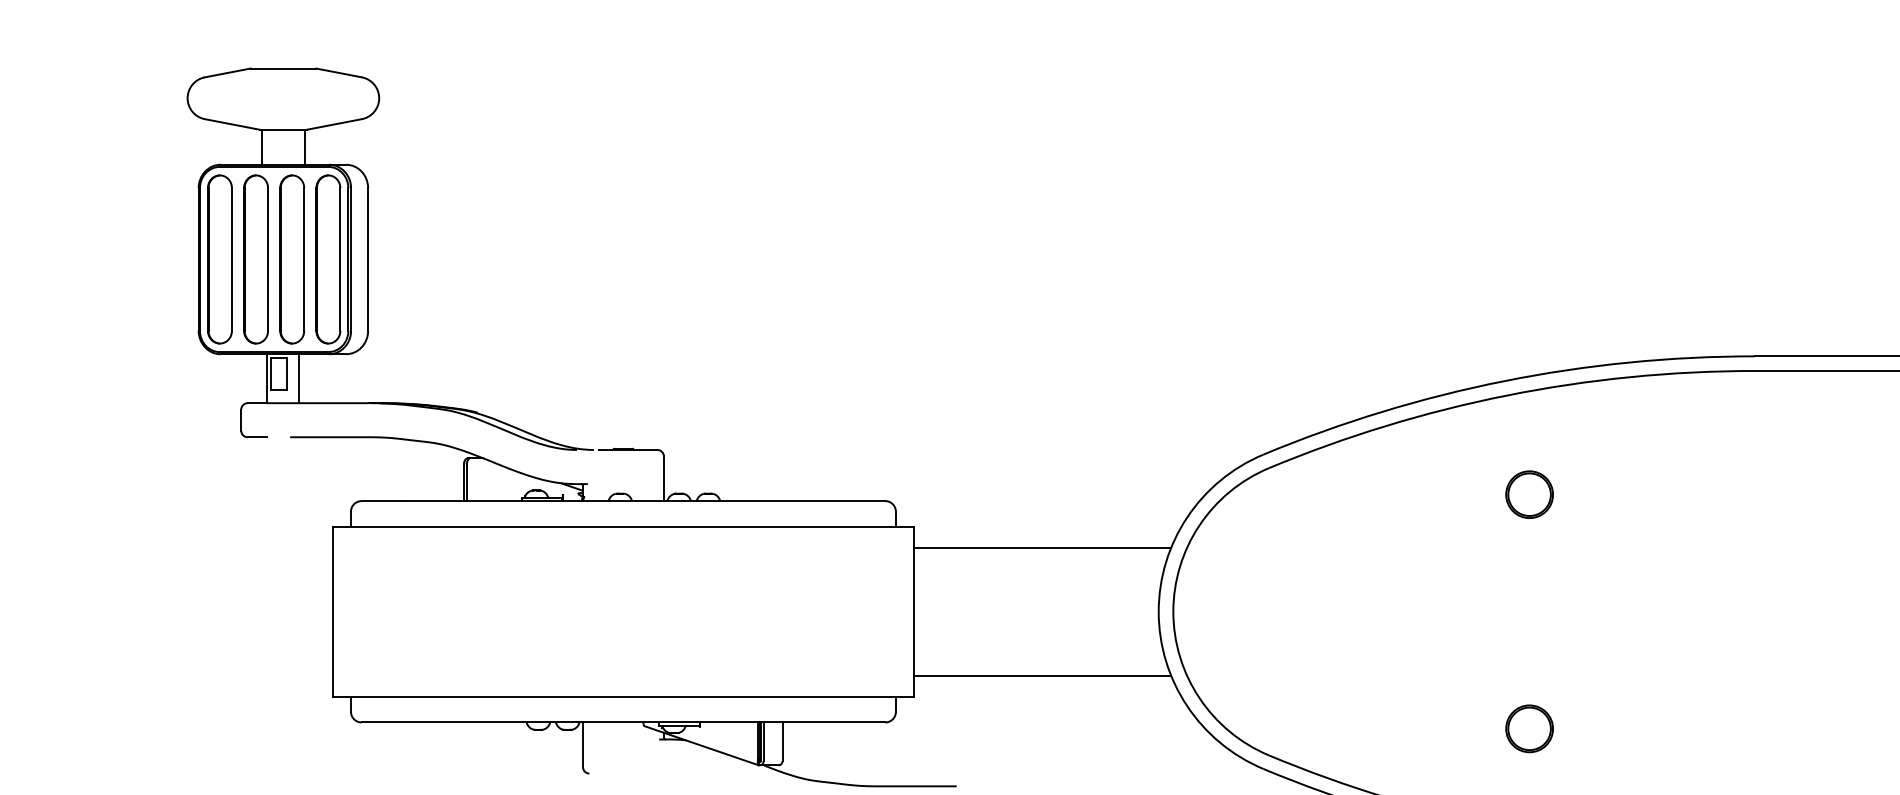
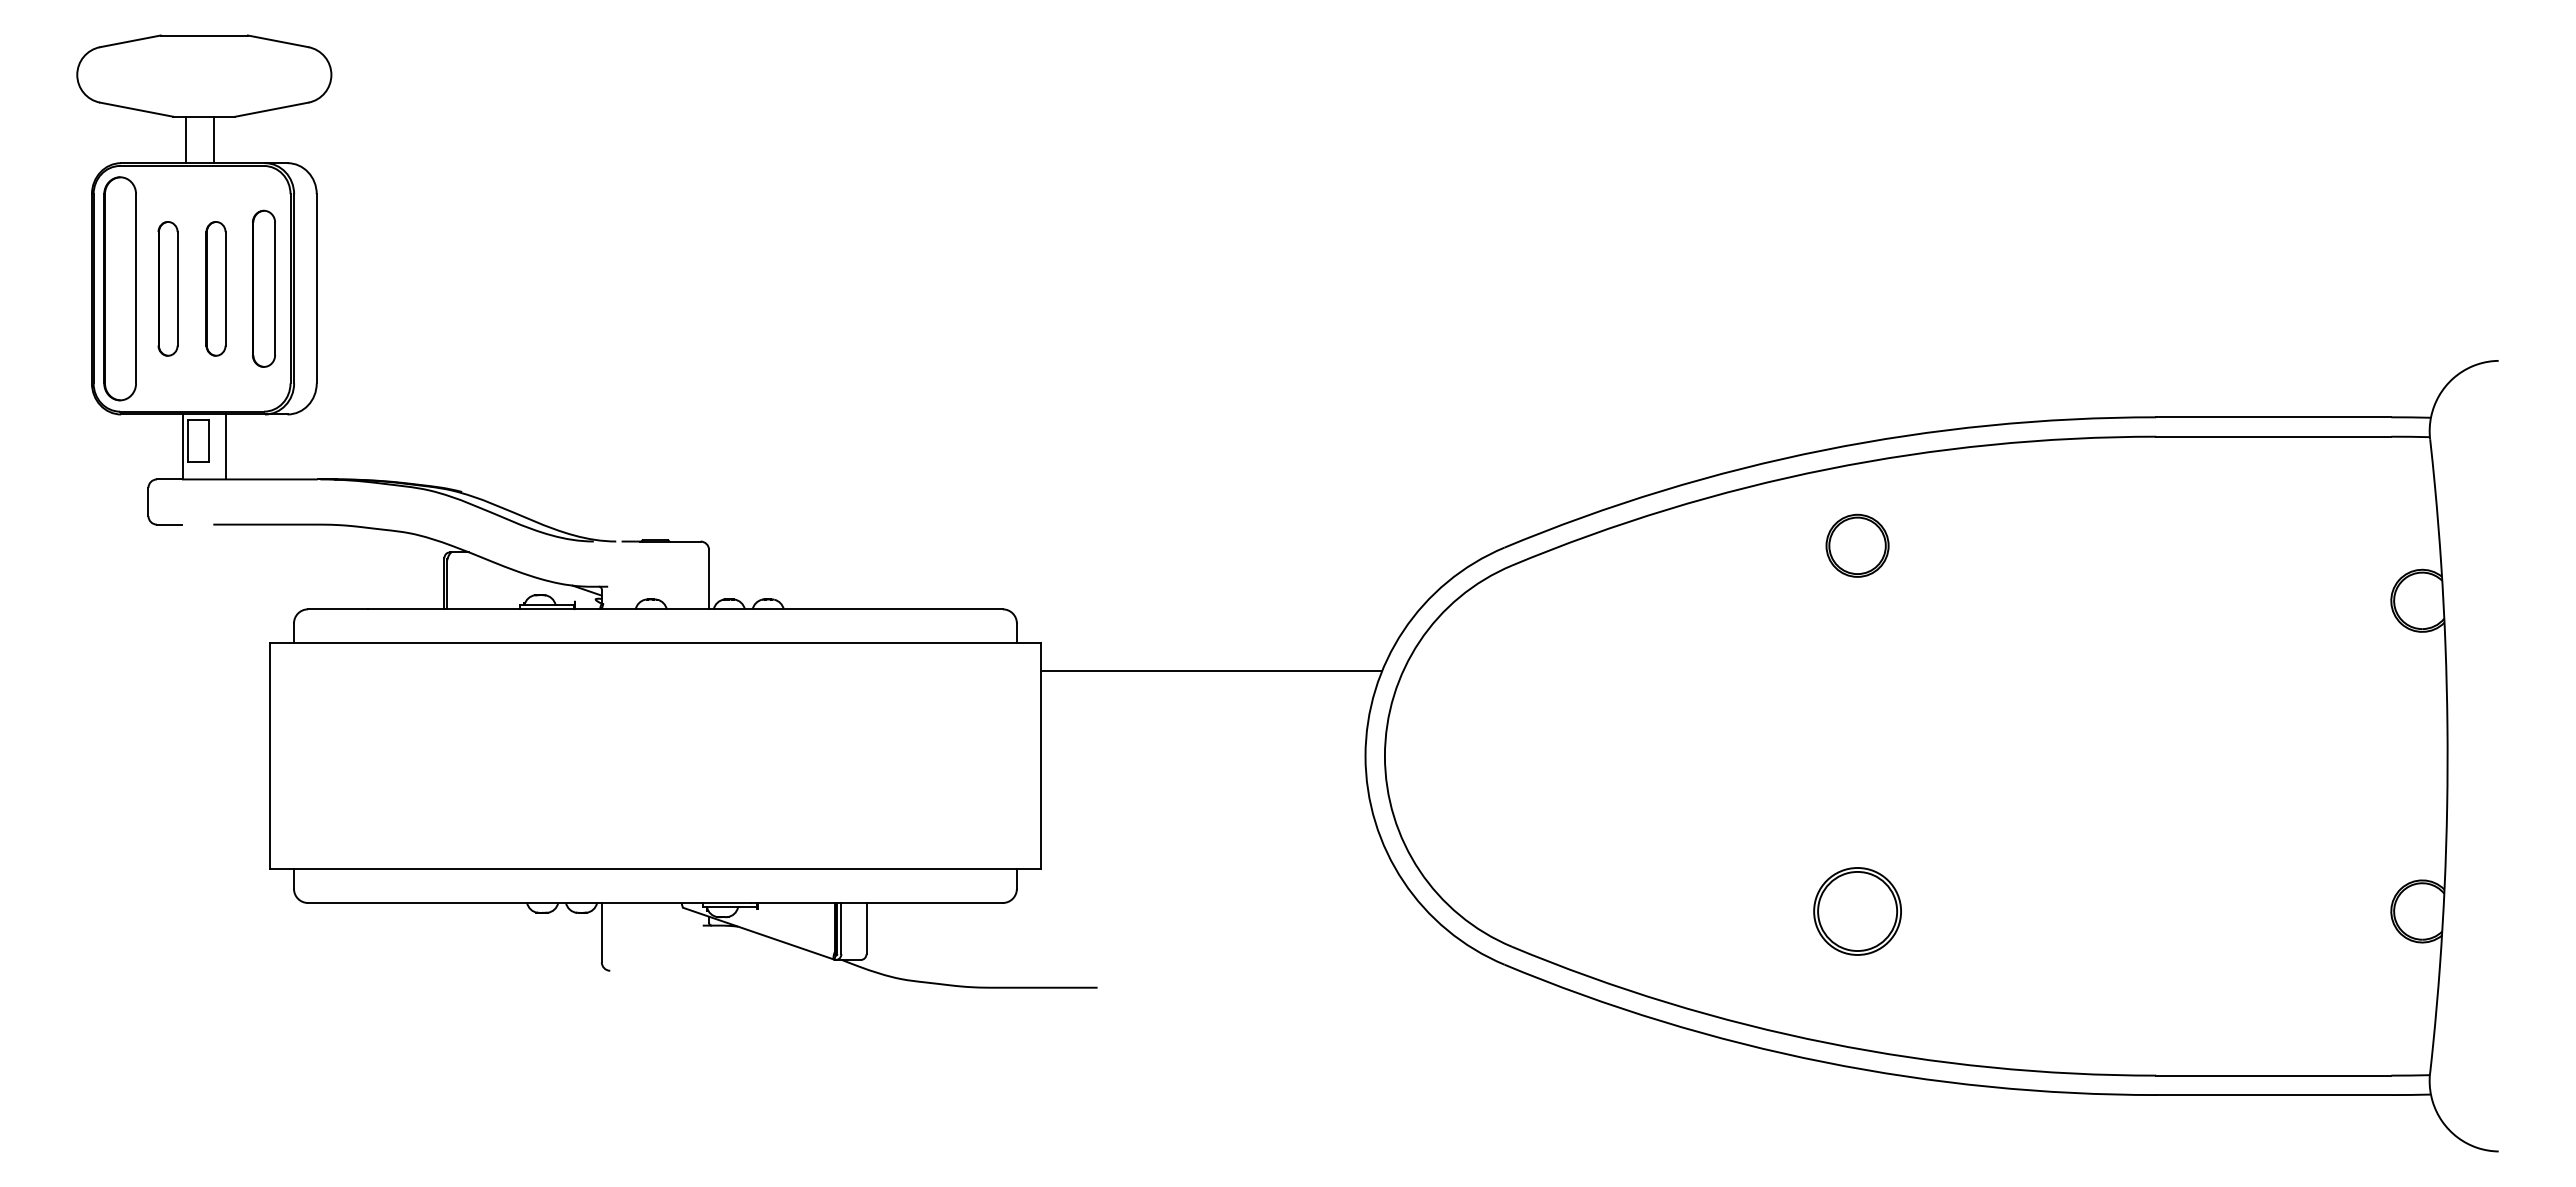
line: (262, 146) -> (214, 139), moved
line: (304, 146) -> (185, 139), moved
part: (255, 259) -> (167, 288), size x0.6
part: (291, 259) -> (215, 288), size x0.6
part: (328, 259) -> (263, 288), size x0.7
part: (1529, 494) -> (1857, 545), moved
line: (1042, 676) -> (1211, 841), removed
part: (1529, 728) -> (1857, 911), size x1.4

